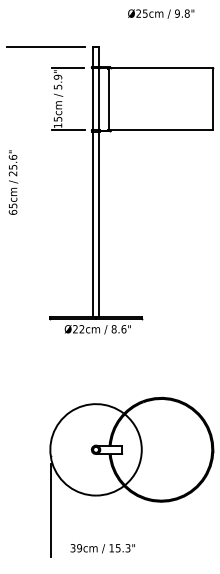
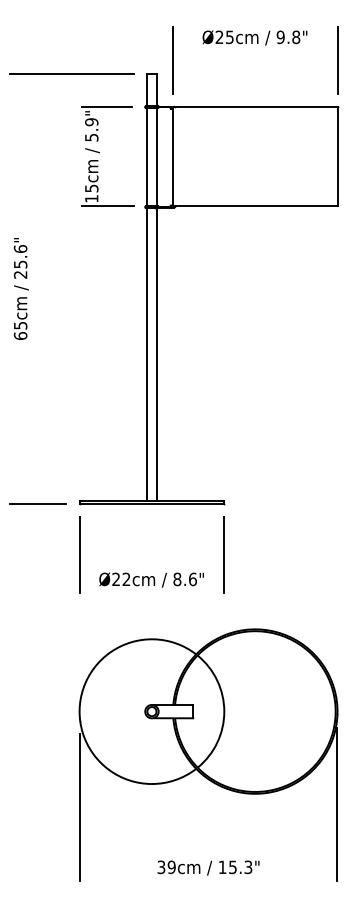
text: (161, 13) -> (255, 37), moved
line: (109, 38) -> (173, 60), added
line: (213, 38) -> (337, 60), added
line: (24, 318) -> (38, 503), added
text: (97, 329) -> (151, 579), moved
line: (50, 350) -> (79, 554), added
line: (141, 350) -> (223, 554), added
line: (213, 507) -> (337, 802), added
text: (102, 548) -> (208, 867), moved

